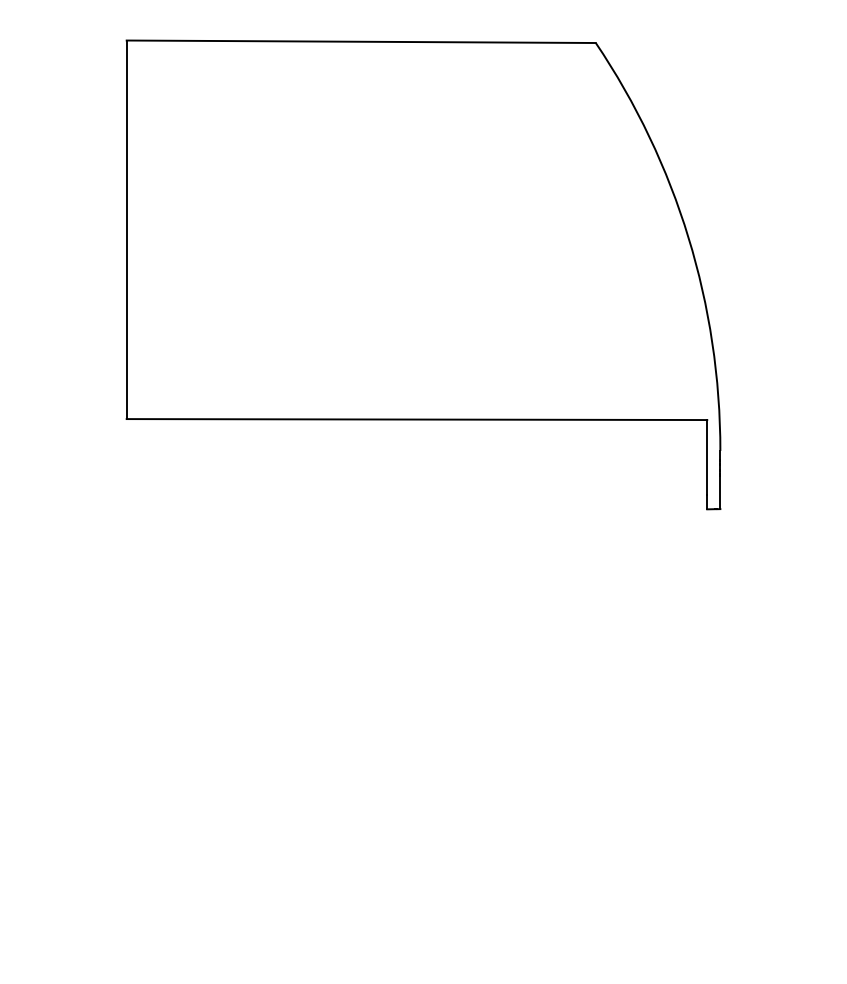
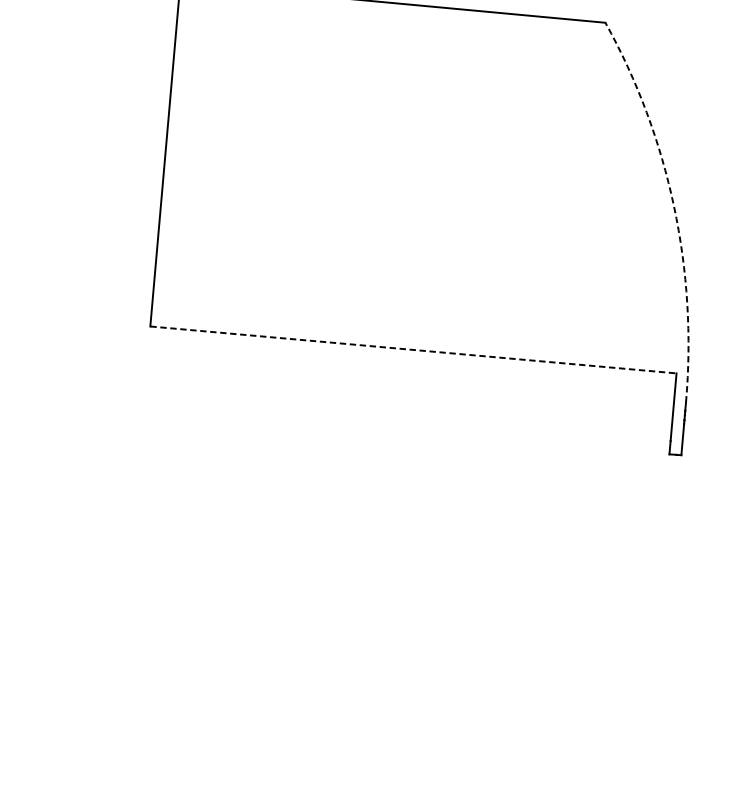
arc: (688, 237) -> (674, 206), solid -> dashed
line: (417, 419) -> (413, 349), solid -> dashed

